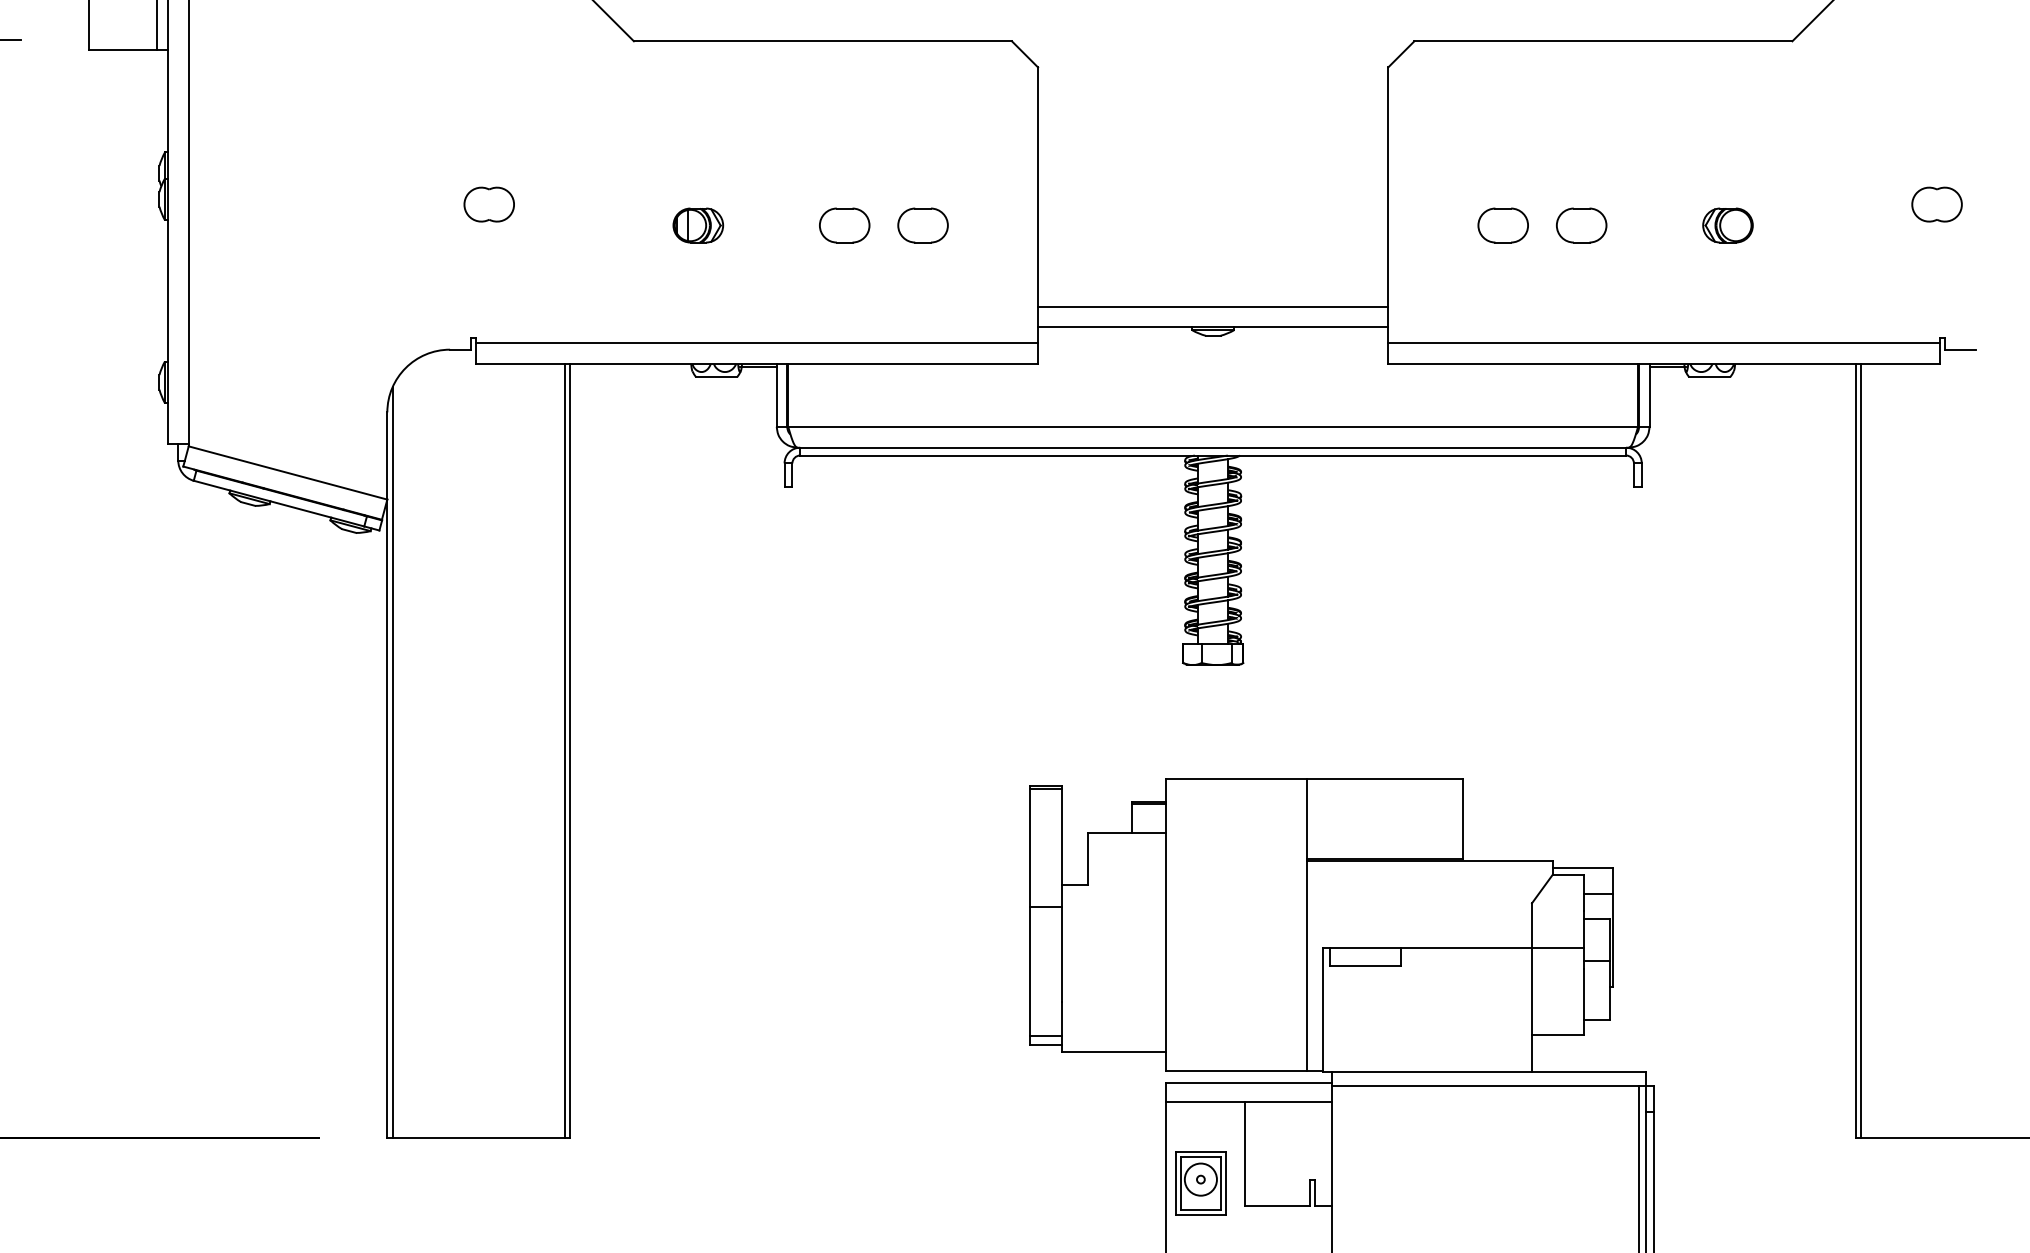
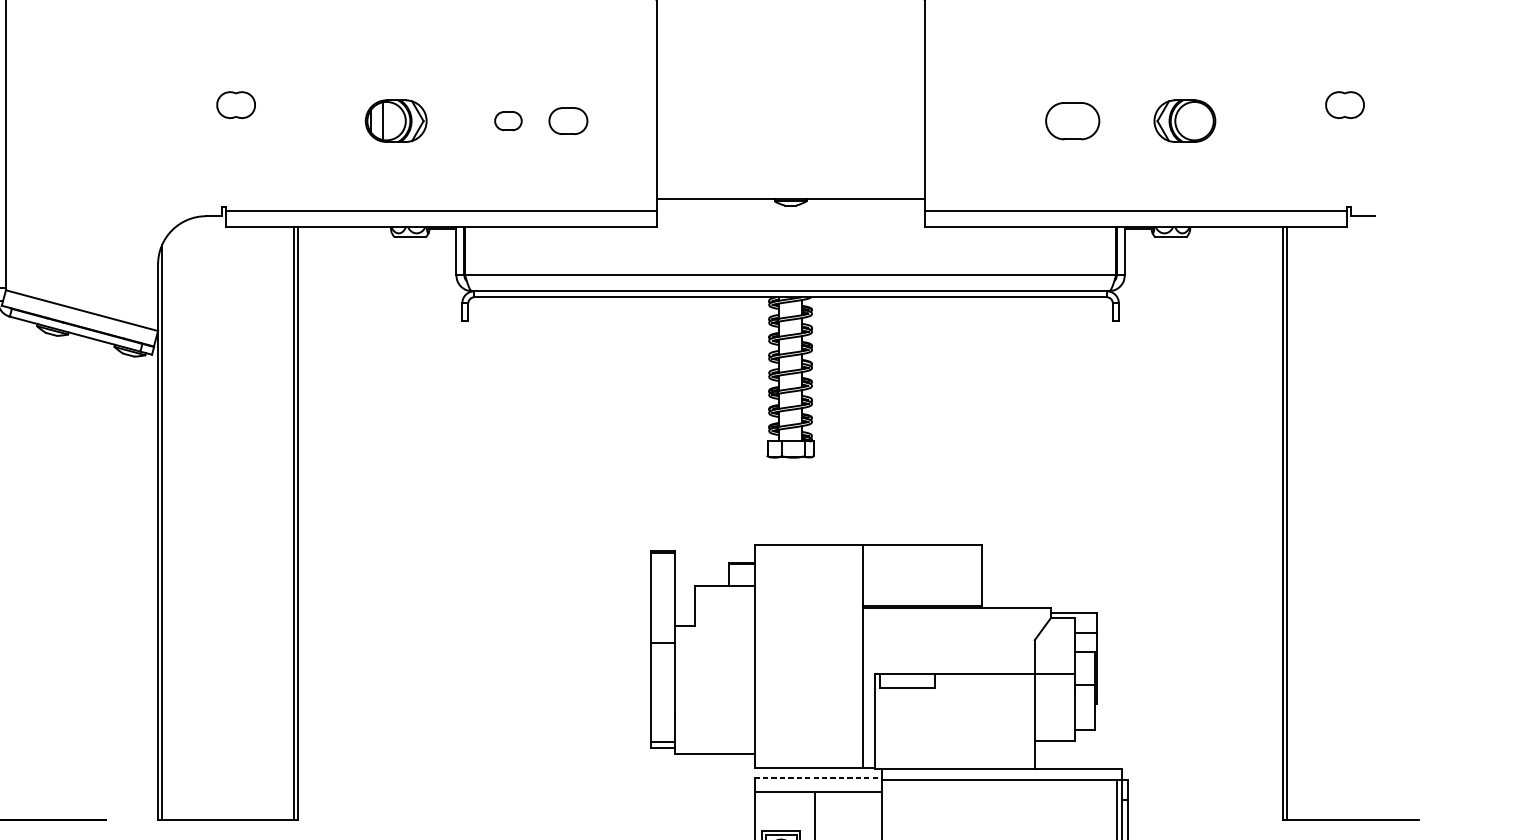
part: (698, 225) -> (396, 121), size x1.6
part: (844, 225) -> (508, 121), size x0.7
part: (1502, 225) -> (1012, 121), removed
part: (1581, 225) -> (1072, 121), size x1.4
part: (1727, 225) -> (1184, 121), size x1.6
line: (1213, 306) -> (790, 183), removed
line: (1249, 1083) -> (818, 778), solid -> dashed

